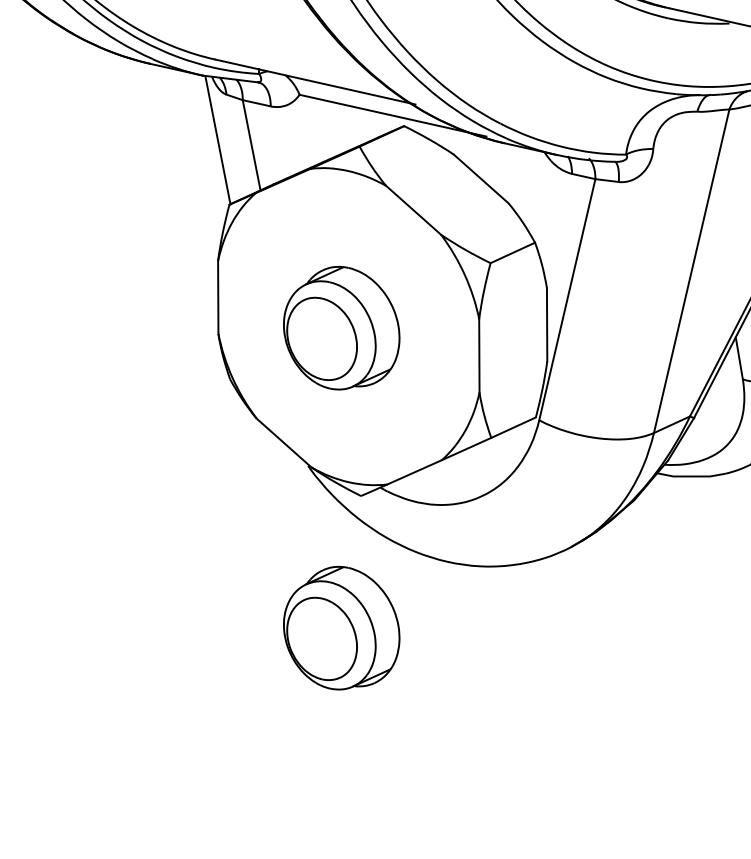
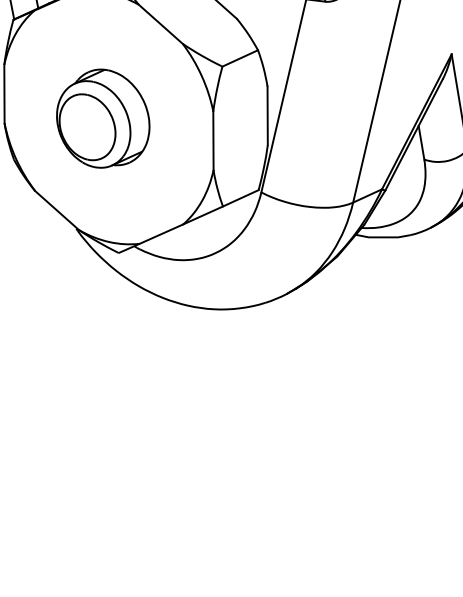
part: (341, 628) -> (103, 359), removed

